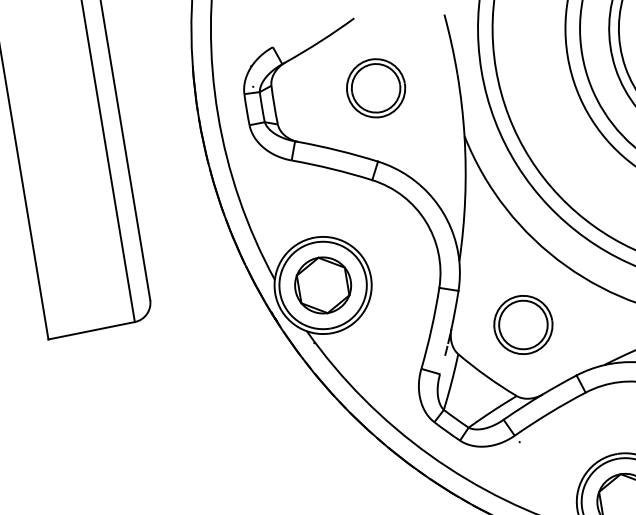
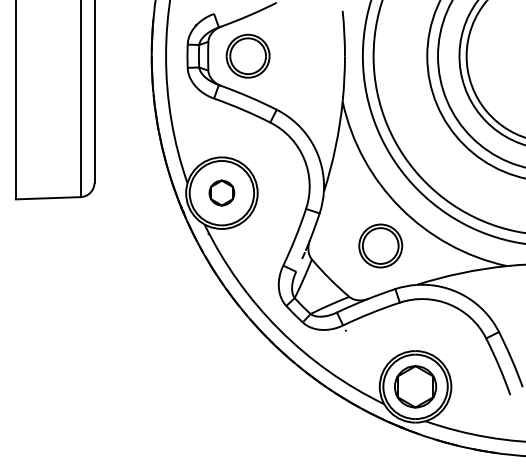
part: (375, 87) -> (247, 55), moved
part: (322, 284) -> (221, 192), size x0.6
part: (522, 324) -> (380, 245), moved

